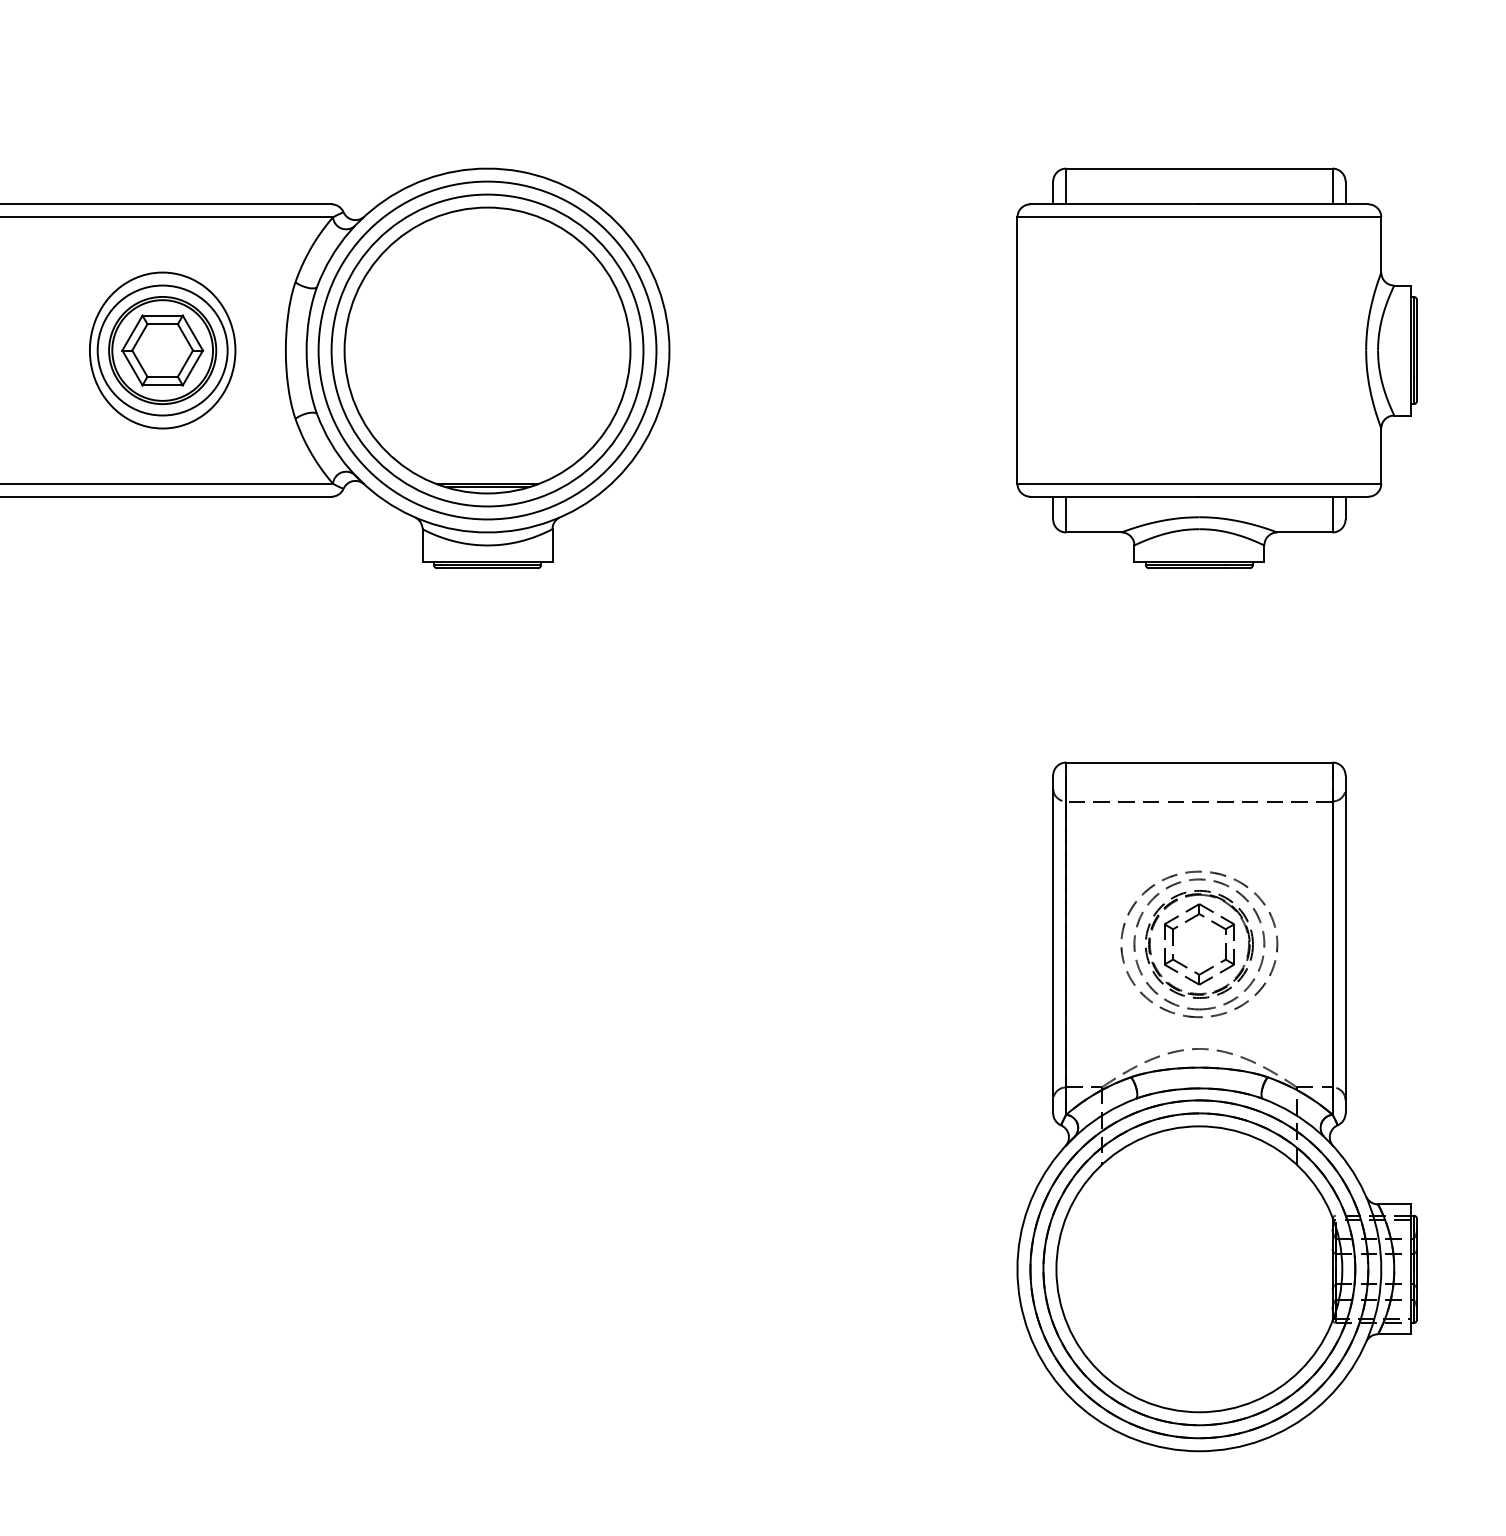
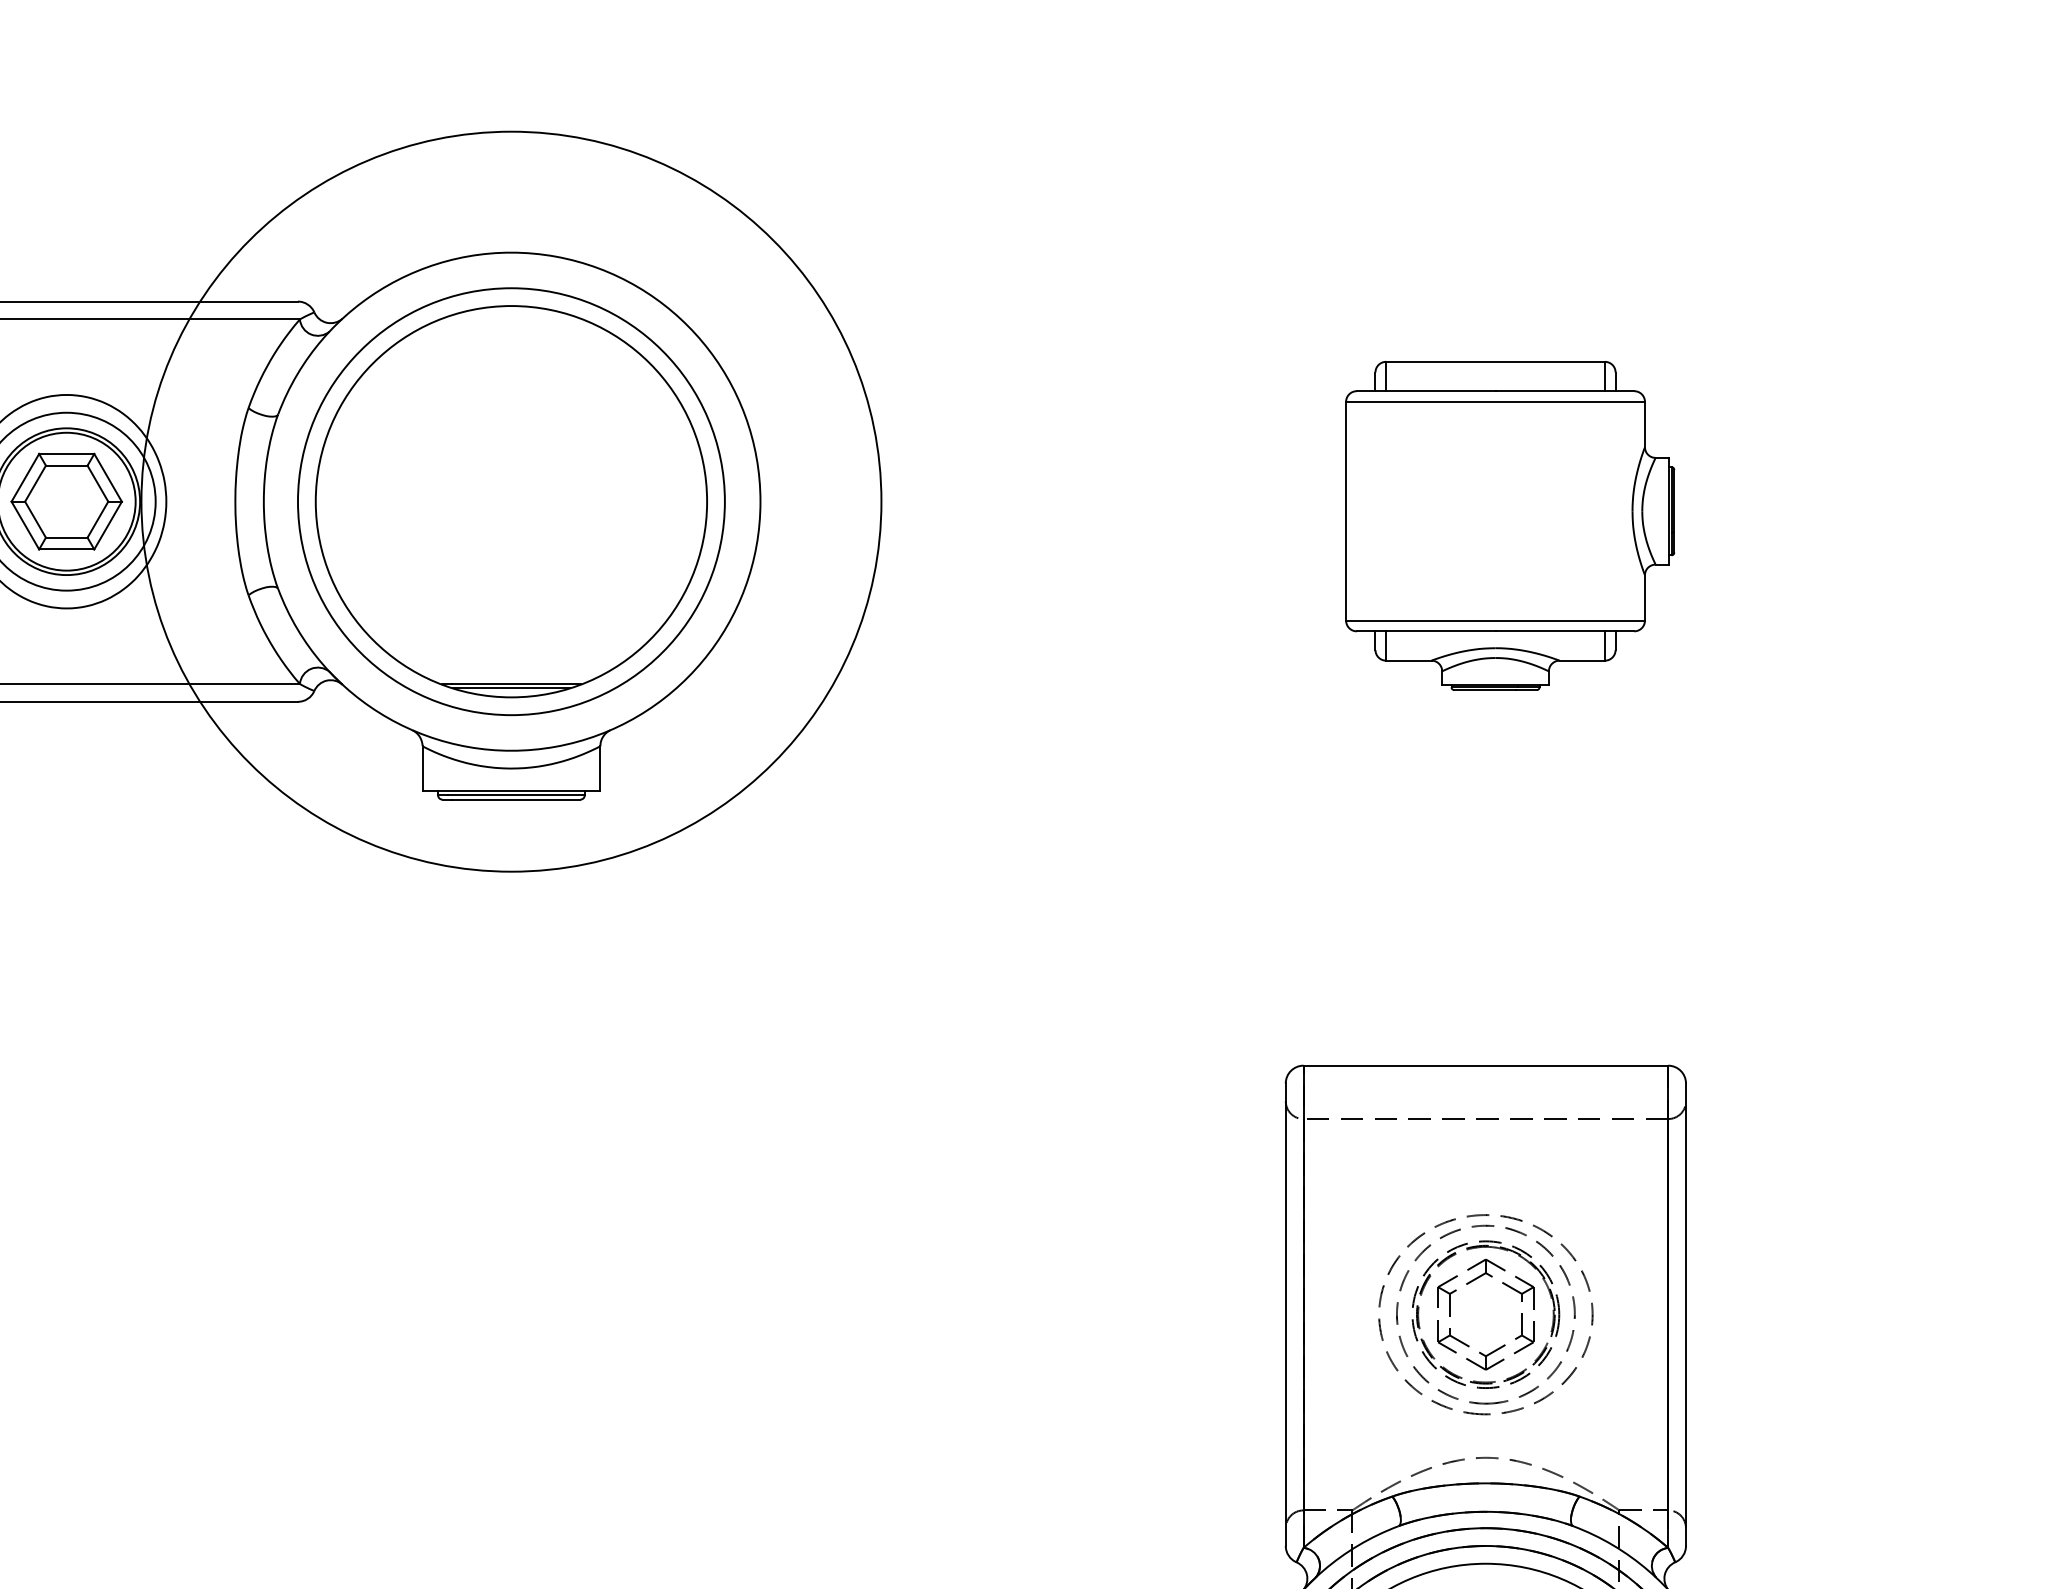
circle: (487, 350) -> (511, 501), size x1.6
part: (1216, 367) -> (1509, 524), size x0.6

